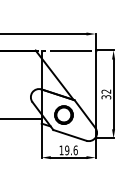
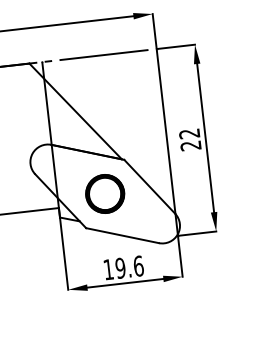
text: (106, 97) -> (191, 146), 32 -> 22

